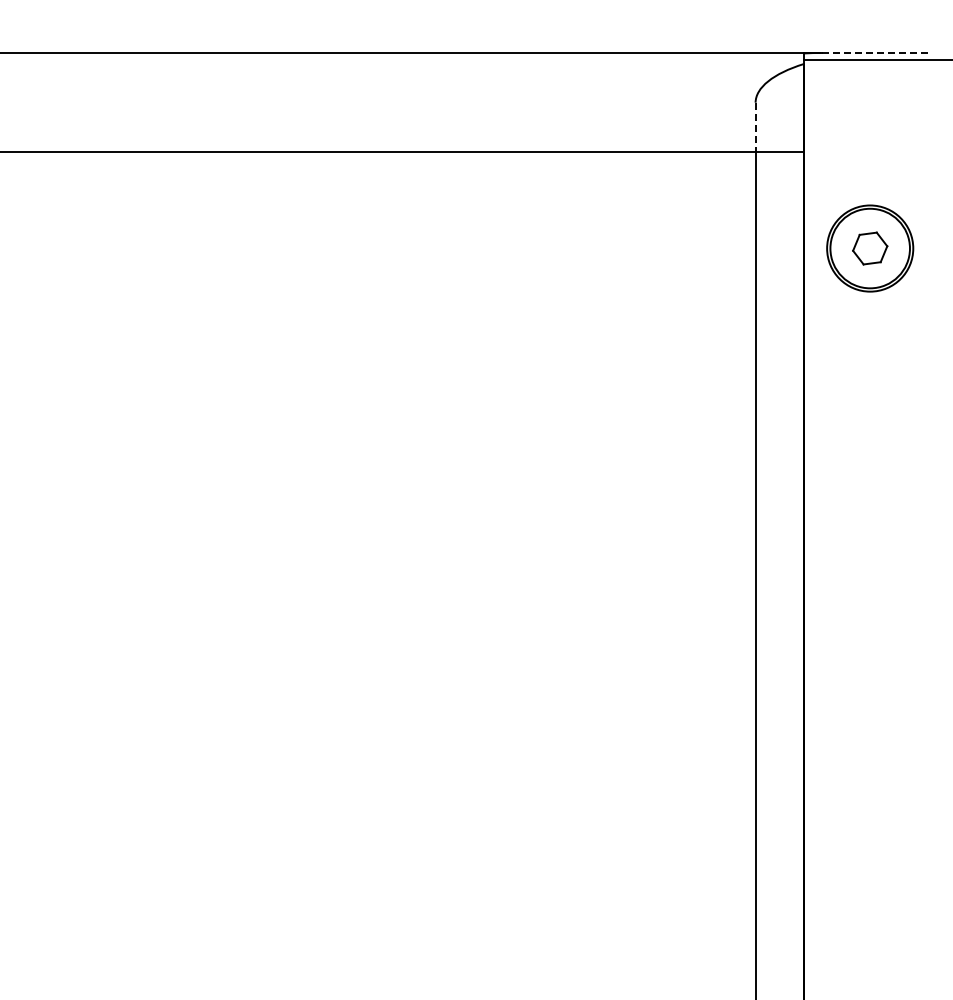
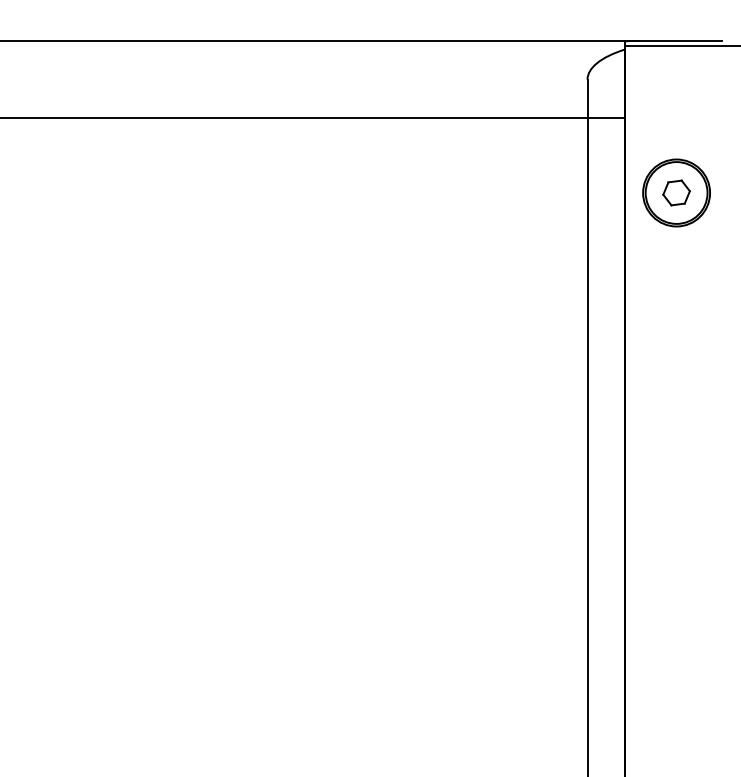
line: (875, 53) -> (680, 41), dashed -> solid
line: (755, 127) -> (587, 98), dashed -> solid

